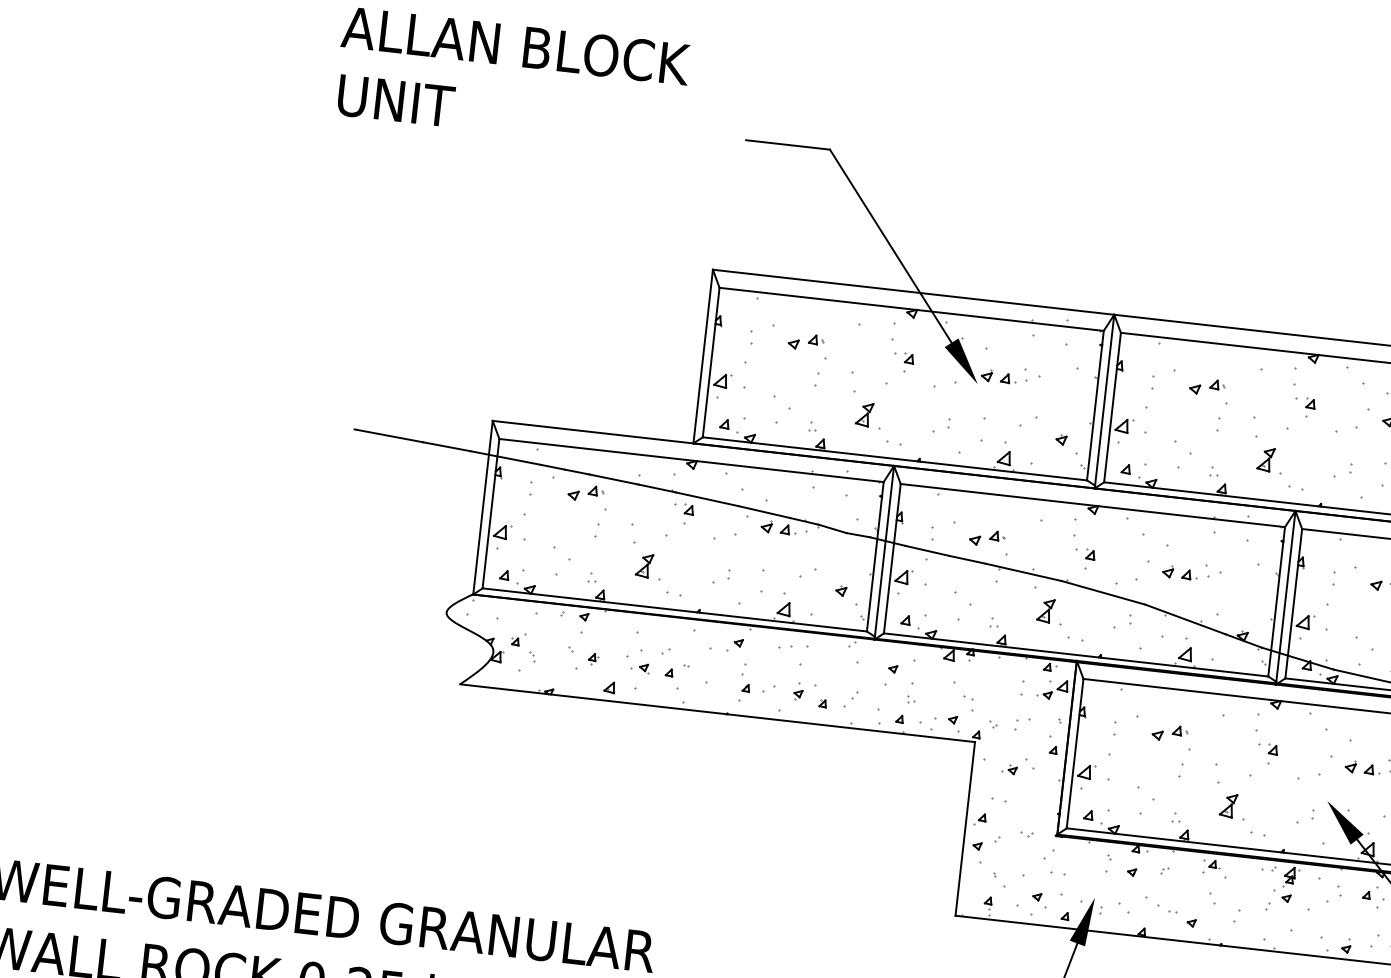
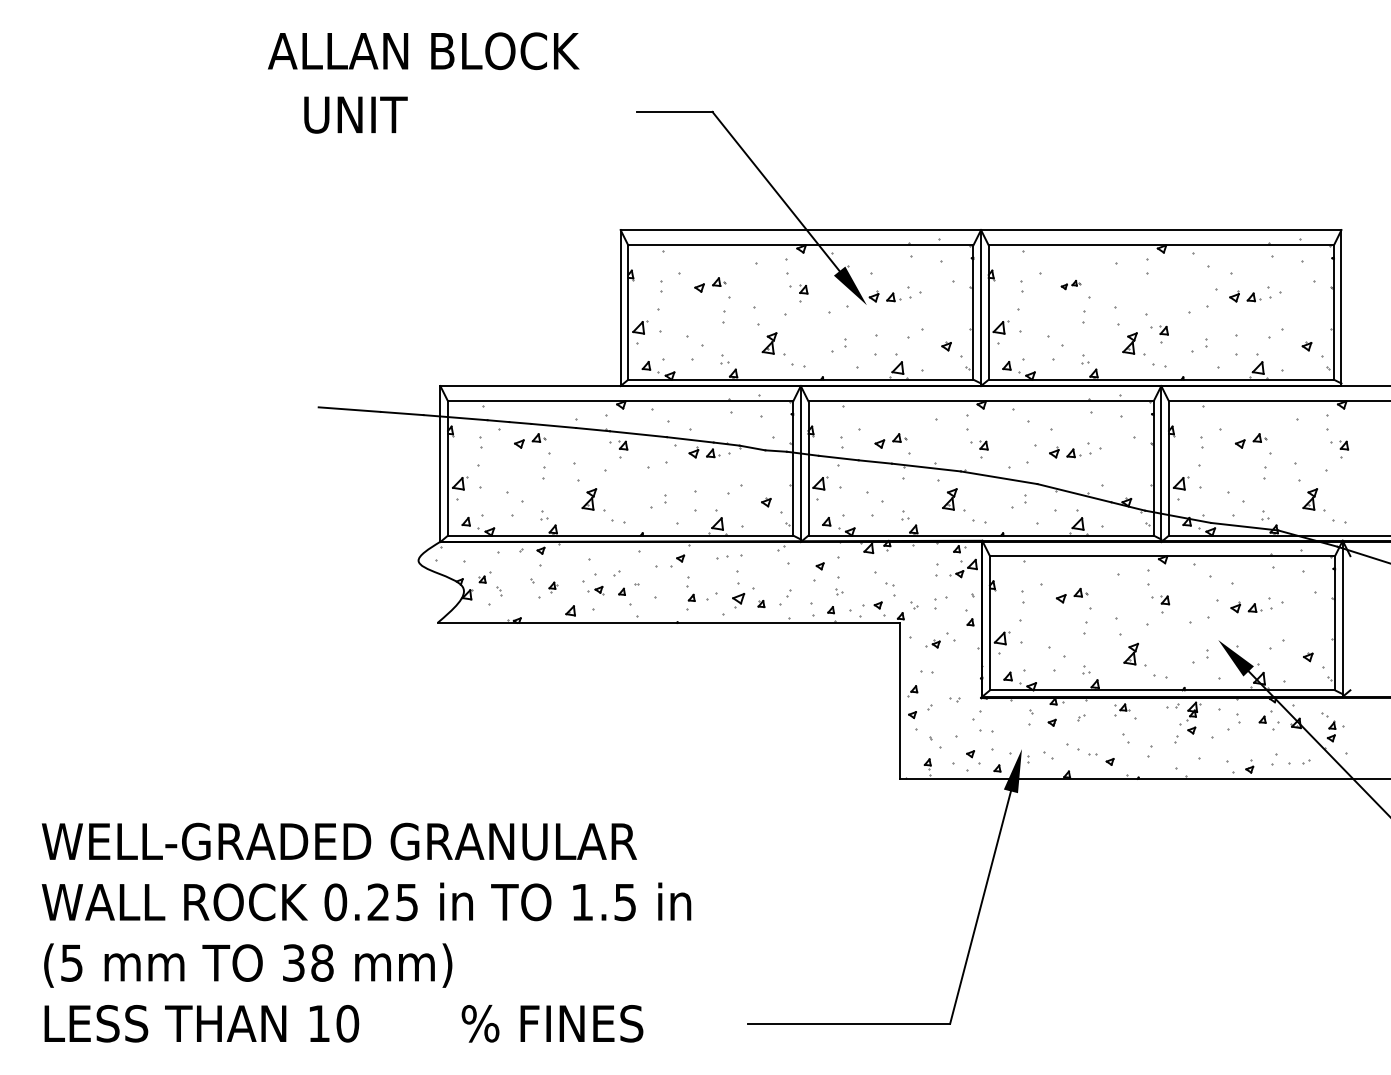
text: (395, 100) -> (355, 114), moved
part: (1207, 386) -> (1070, 284), size x0.6
part: (1305, 407) -> (1159, 334), moved
part: (798, 691) -> (738, 595), size x1.6

